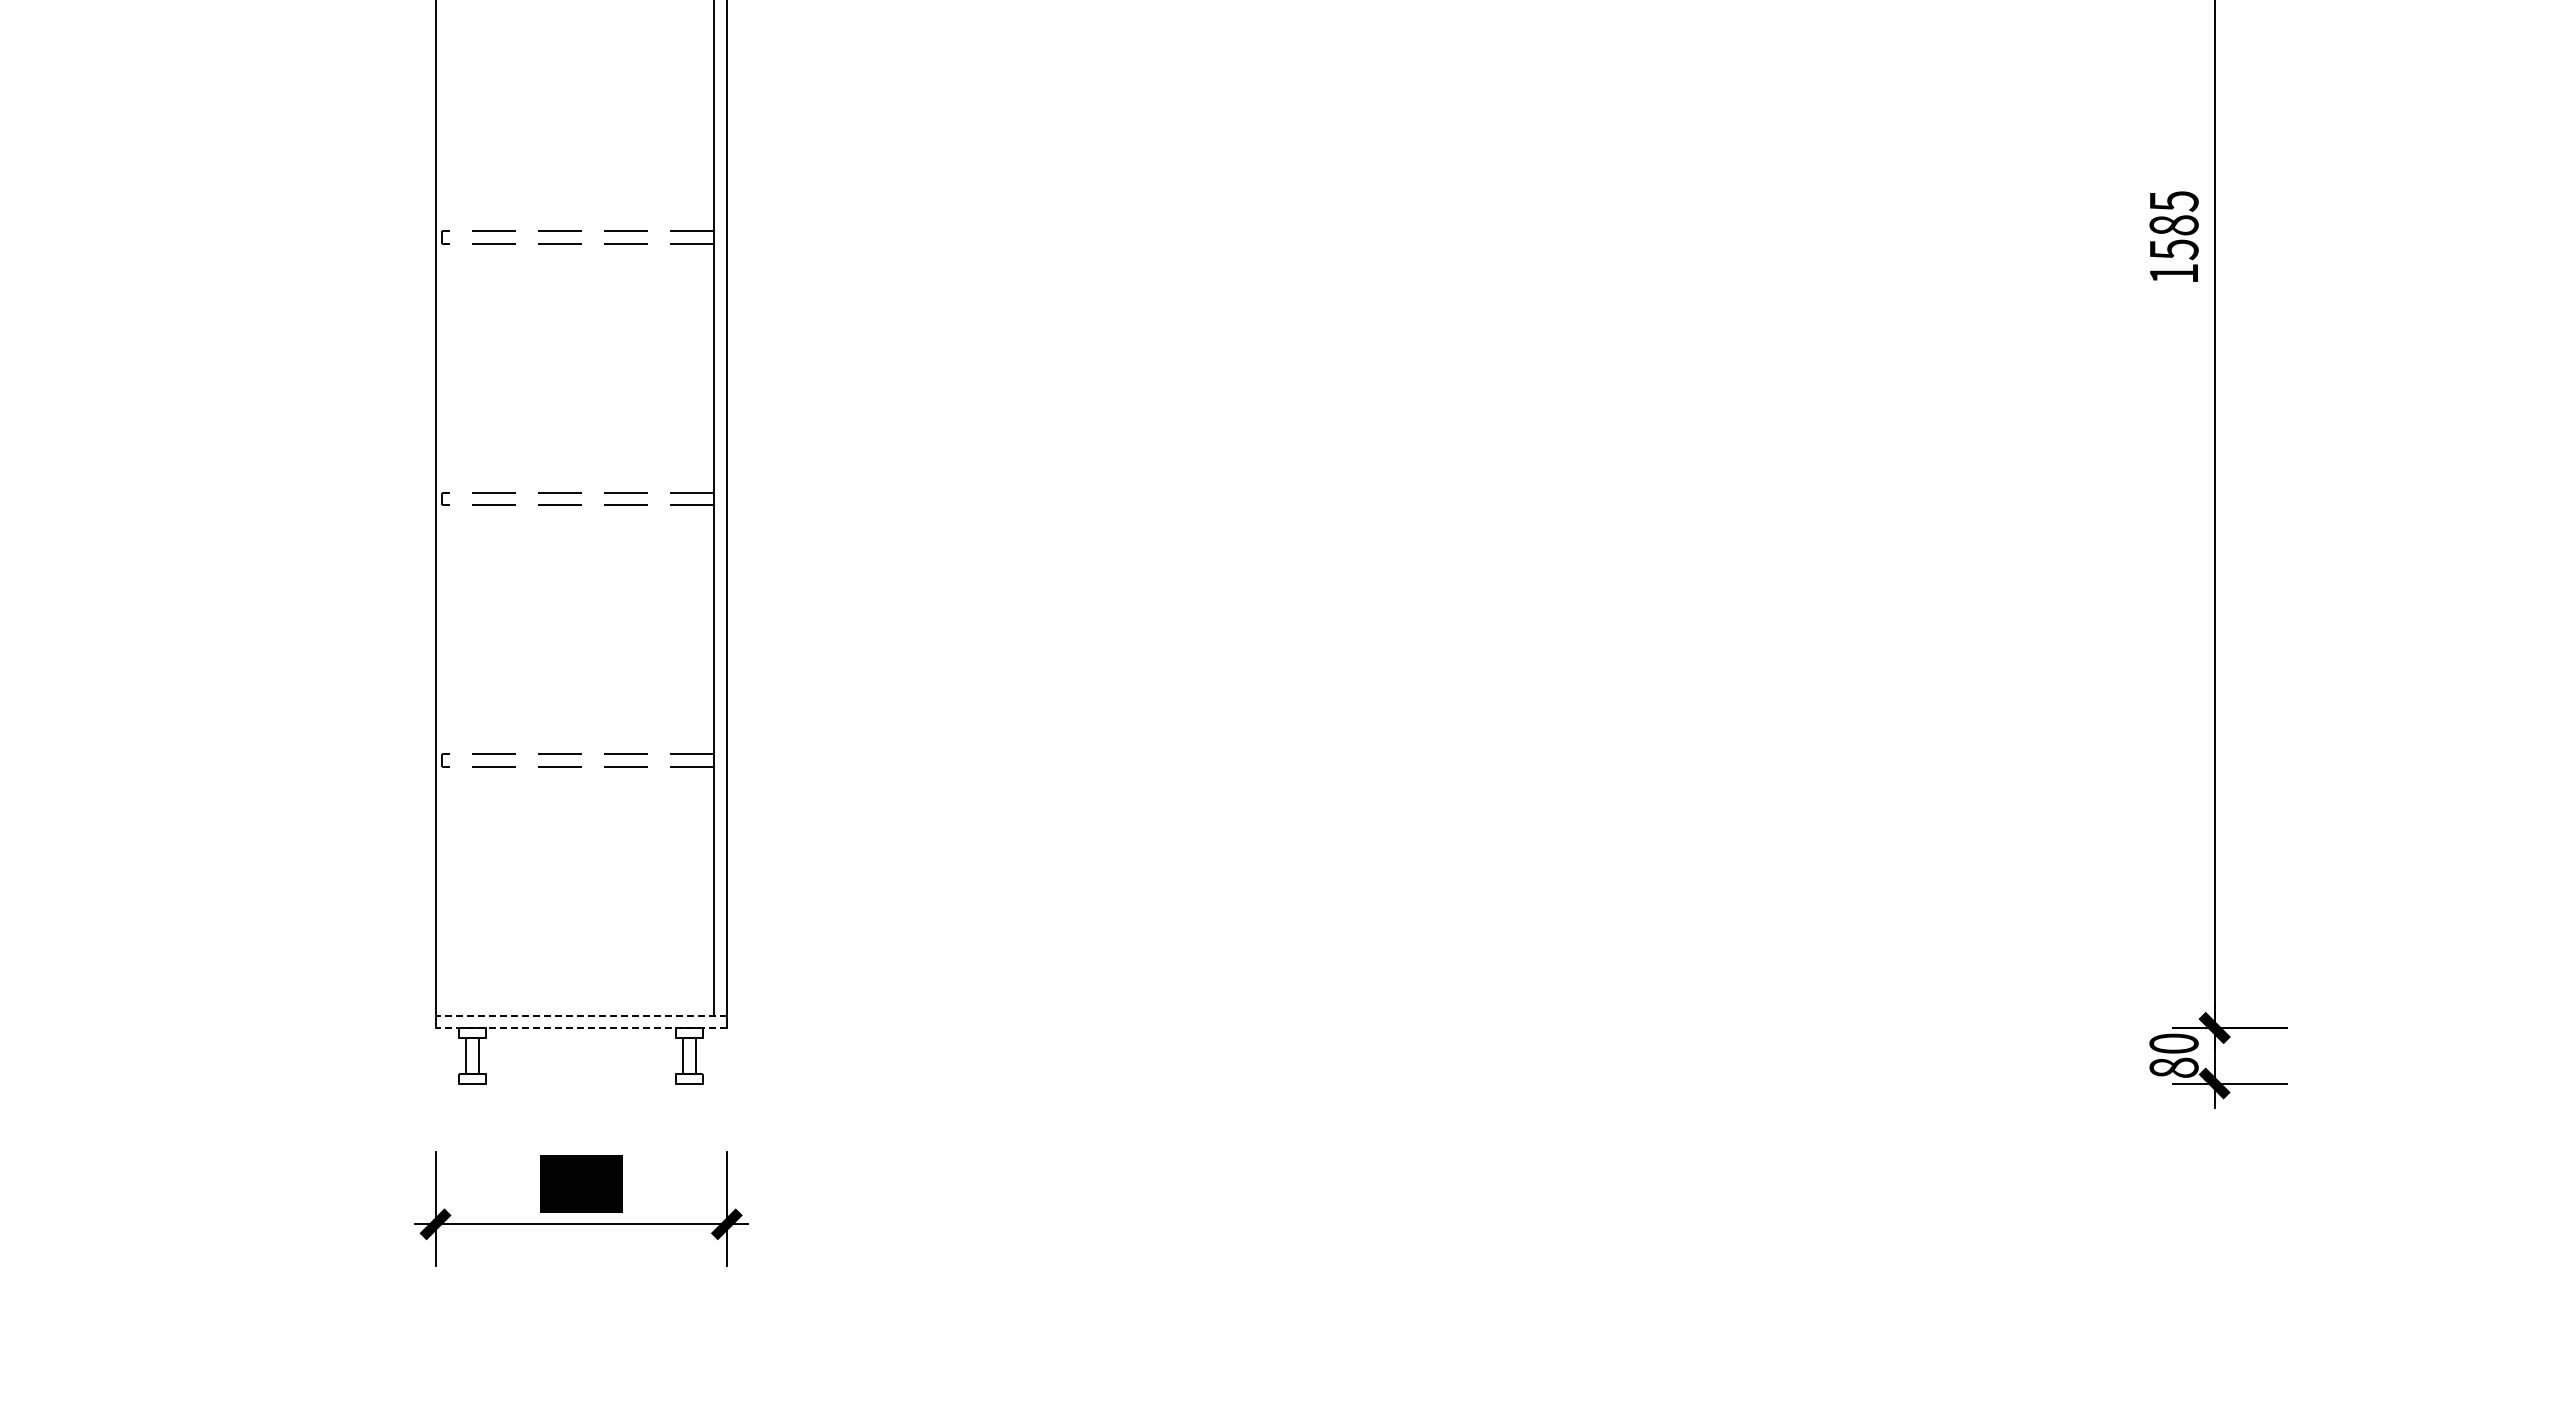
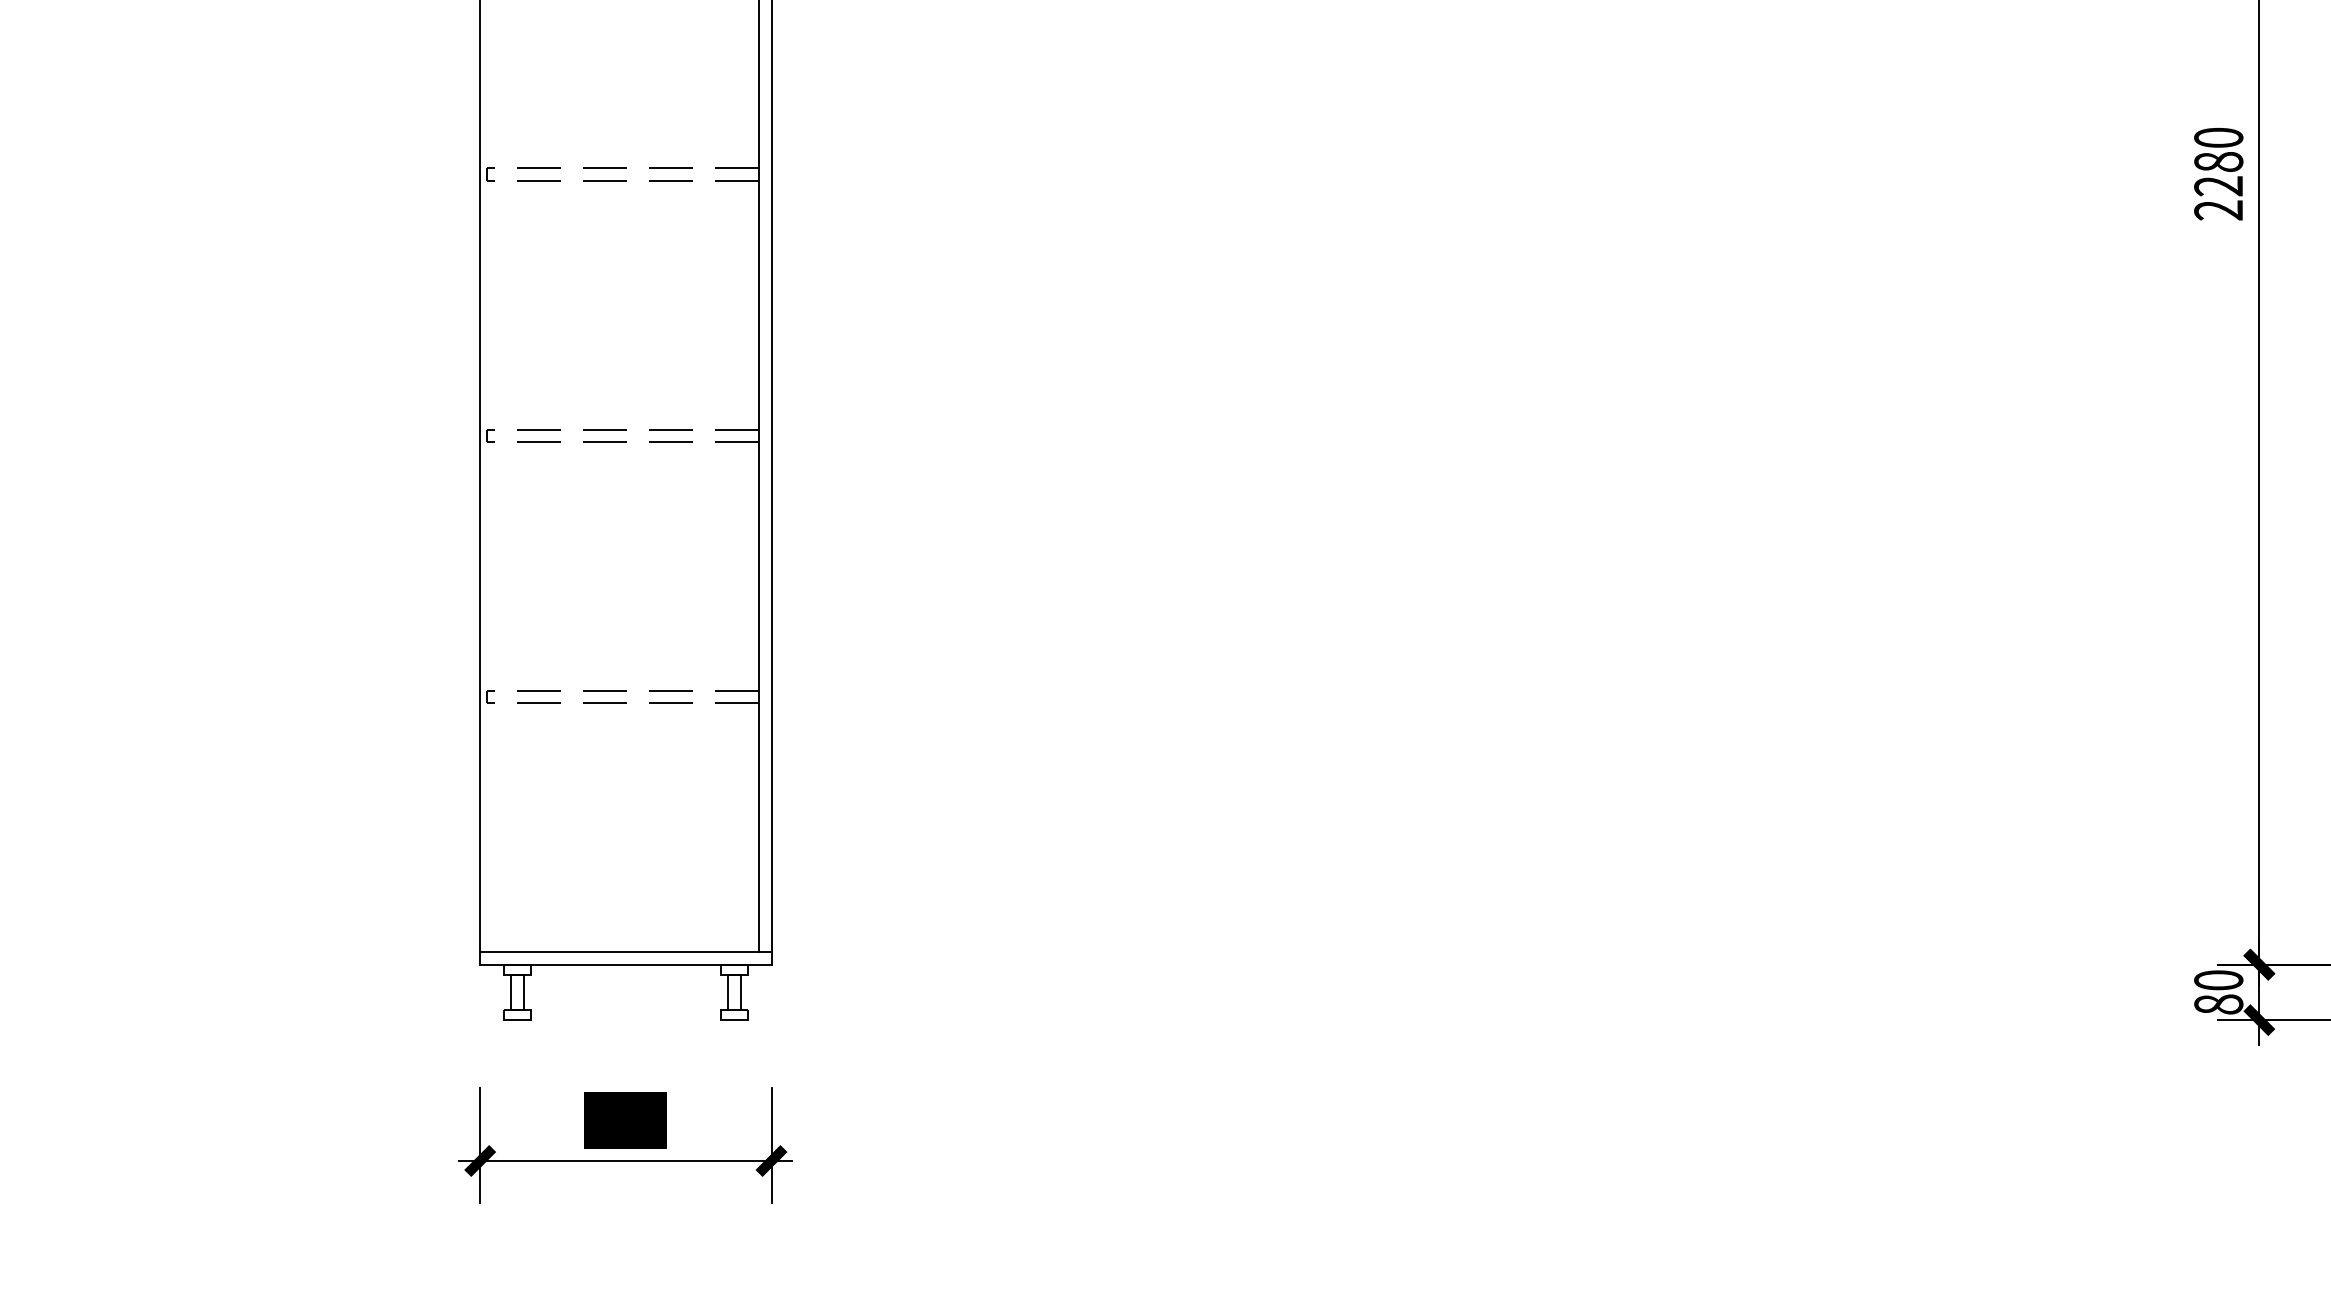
text: (2173, 237) -> (2218, 174), 1585 -> 2280
line: (581, 1015) -> (626, 952), dashed -> solid
line: (581, 1028) -> (626, 965), dashed -> solid

